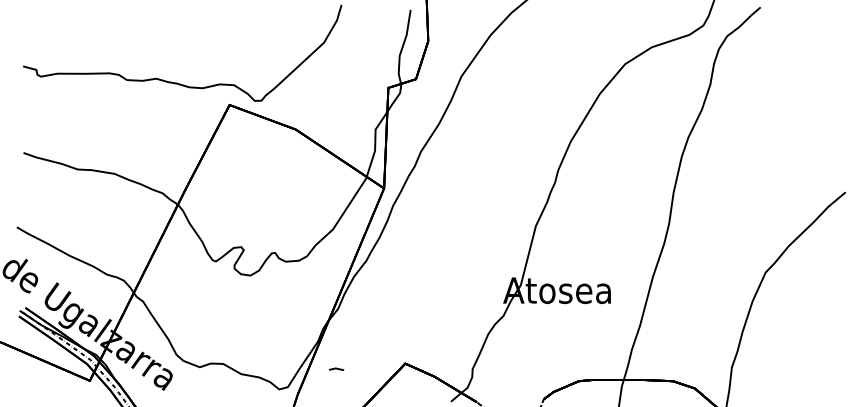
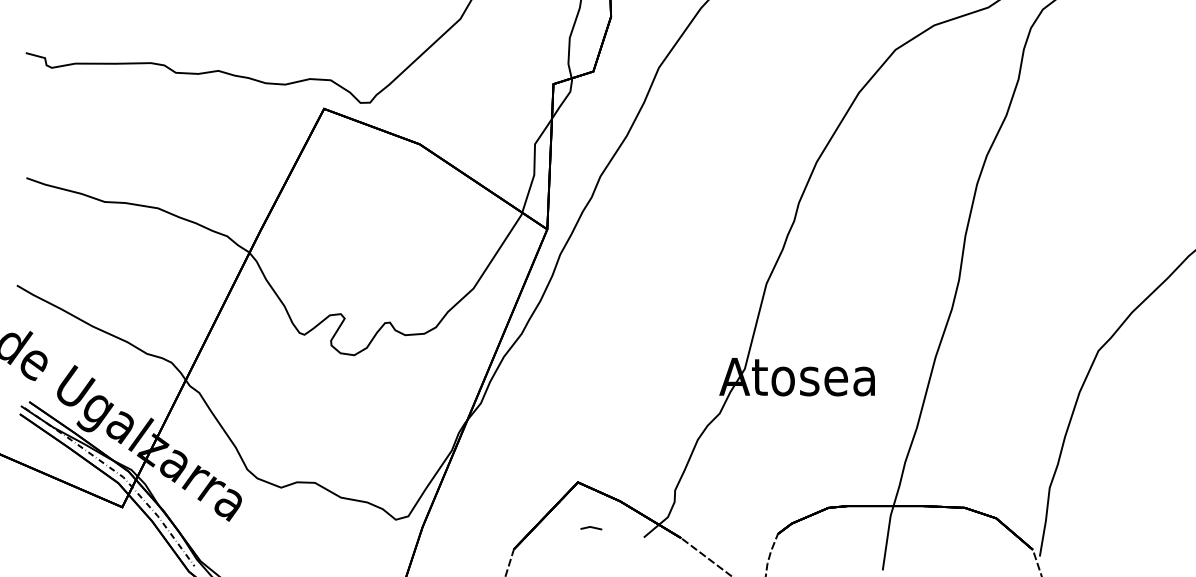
line: (336, 369) -> (591, 528), moved

